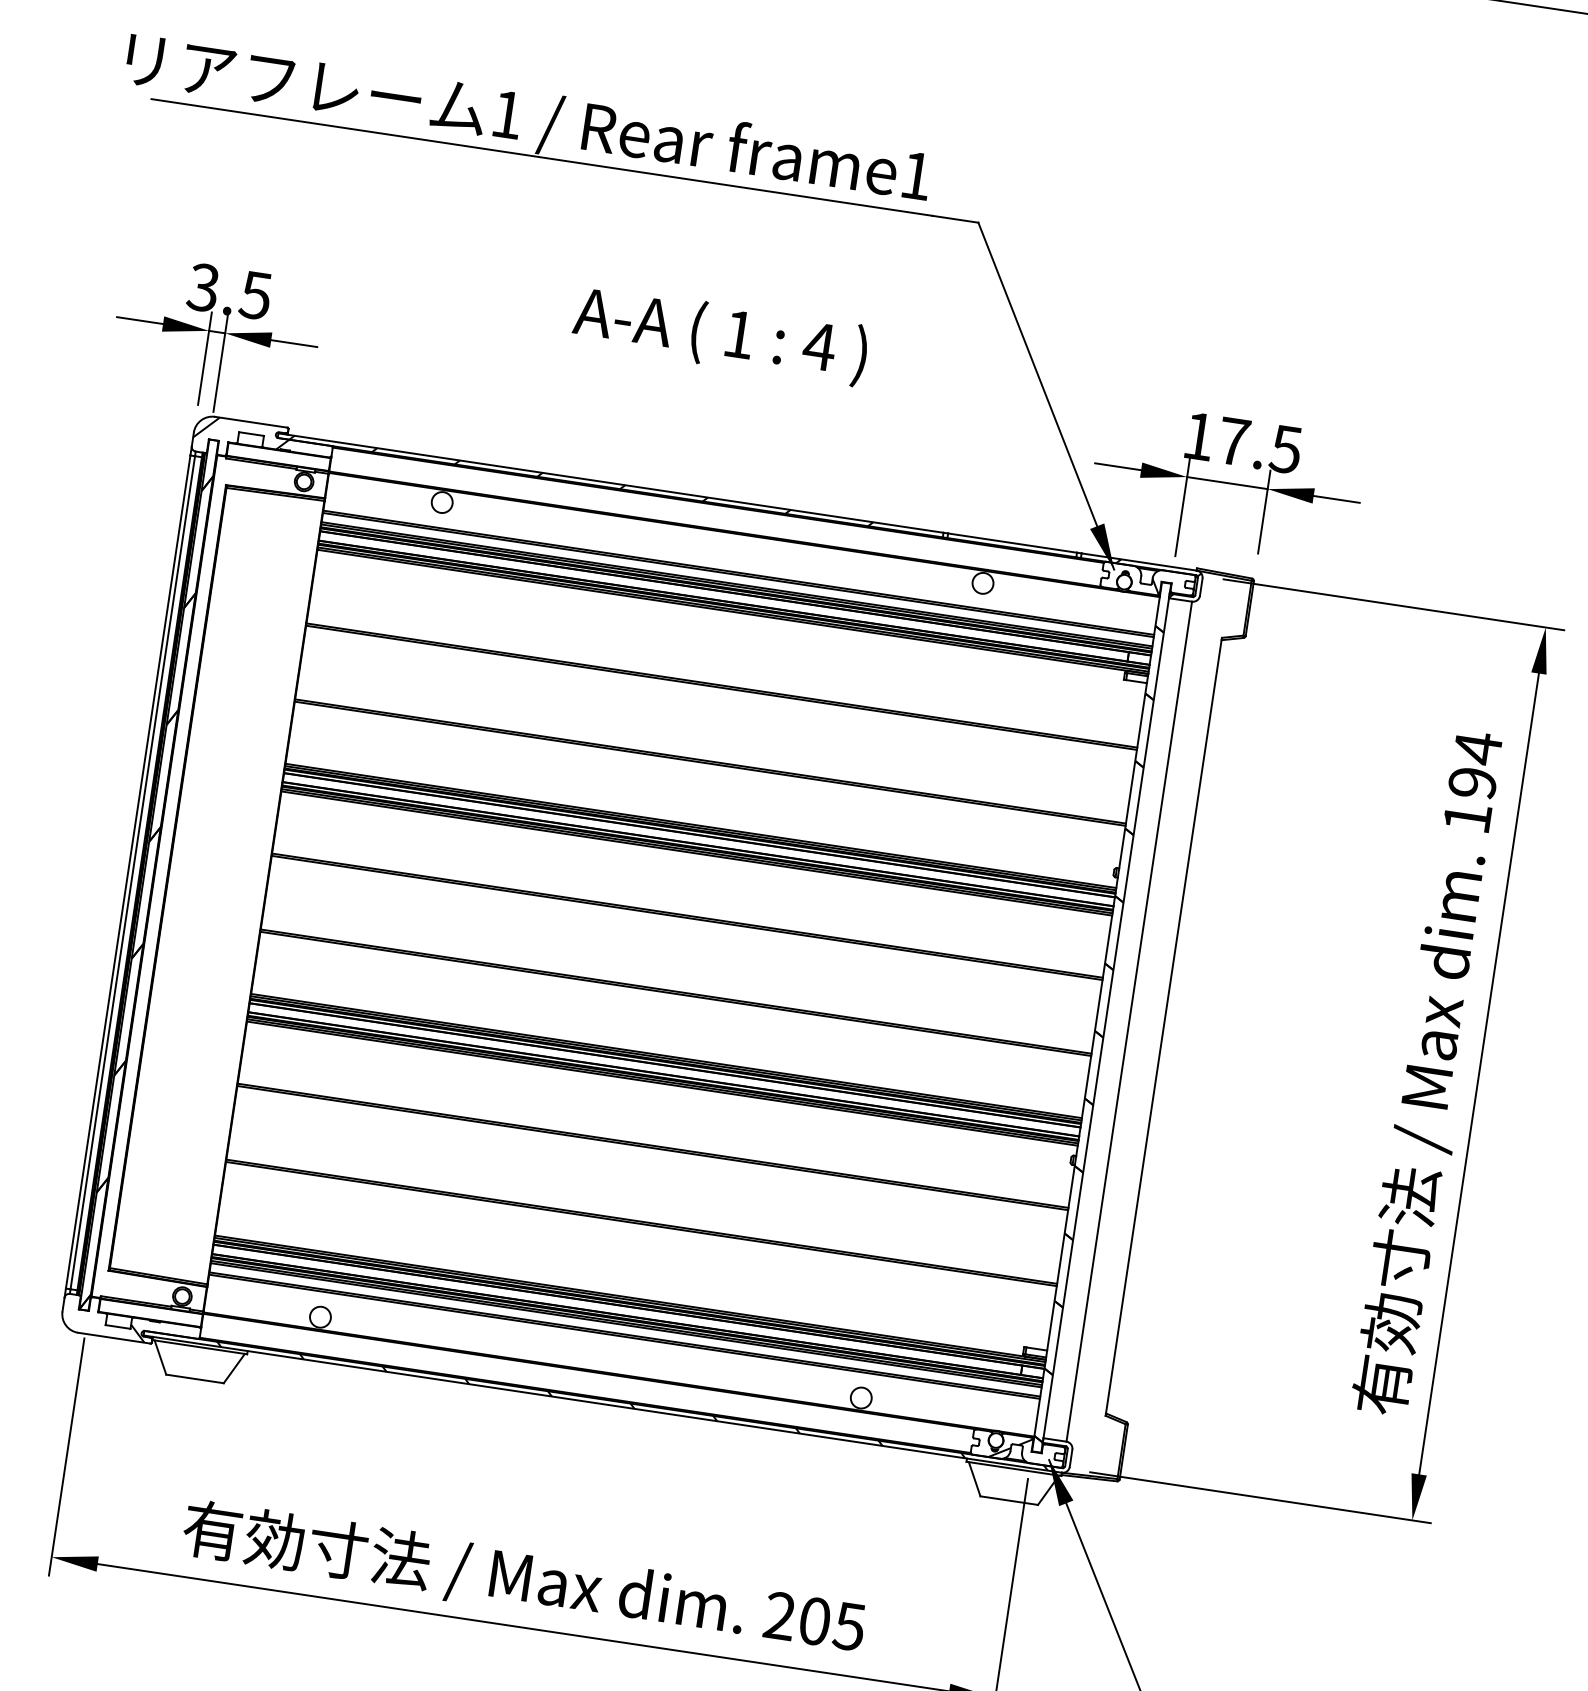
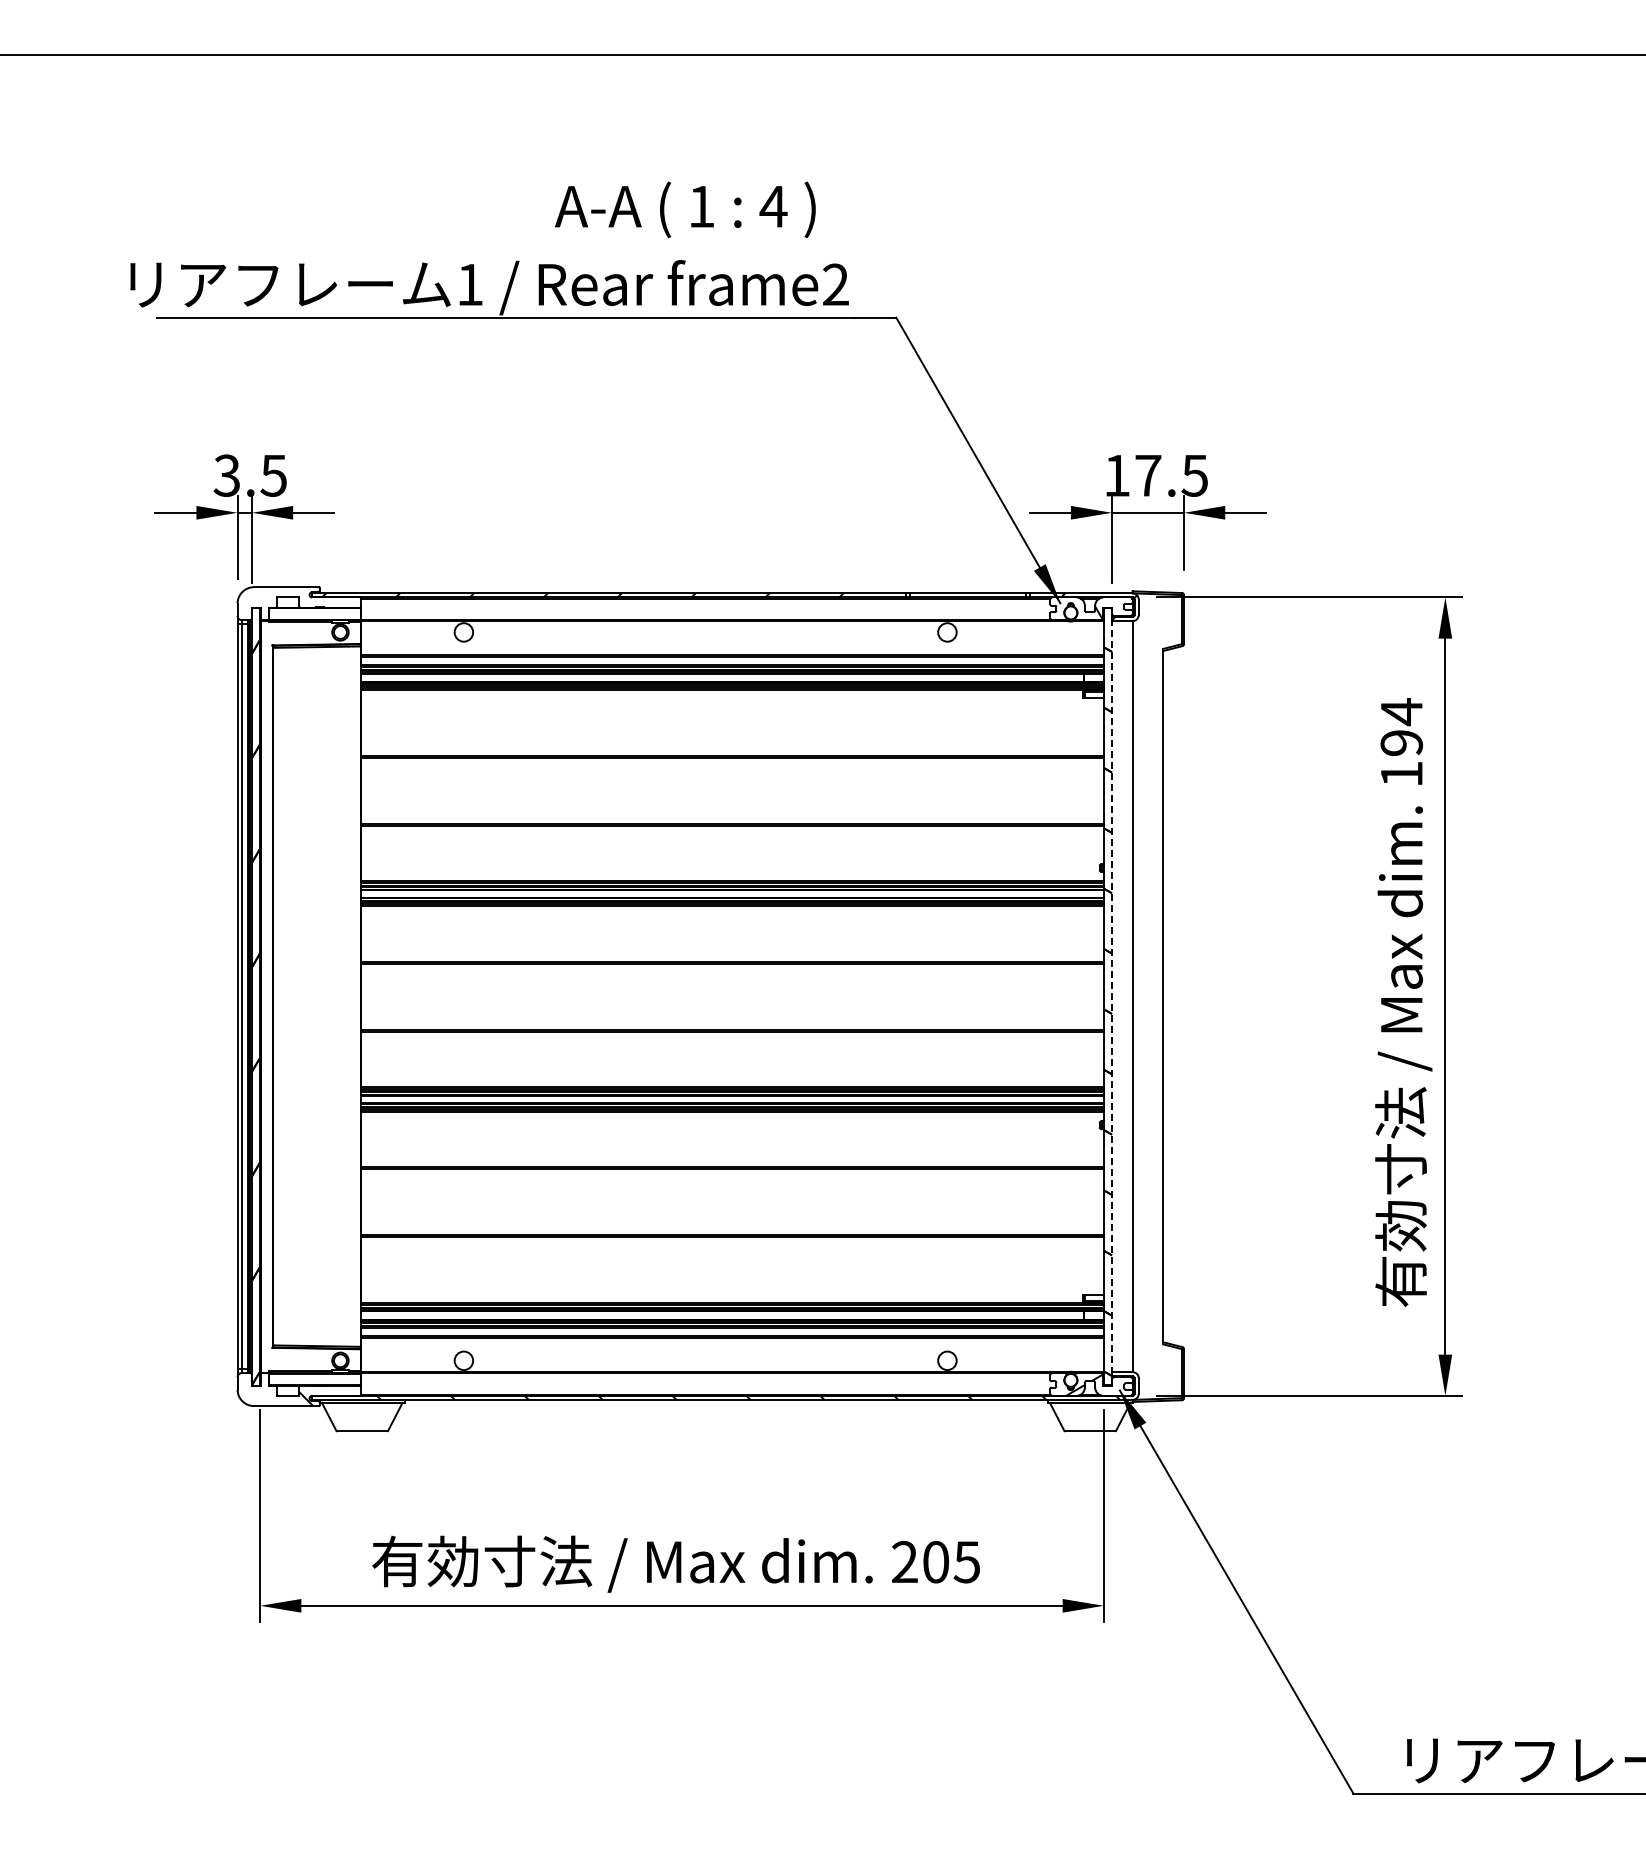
text: (915, 175) -> (835, 284), frame1 -> frame2
text: (720, 334) -> (685, 209), moved
hatch: (241, 432) -> (279, 597), removed
line: (1106, 1018) -> (1112, 996), solid -> dashed

